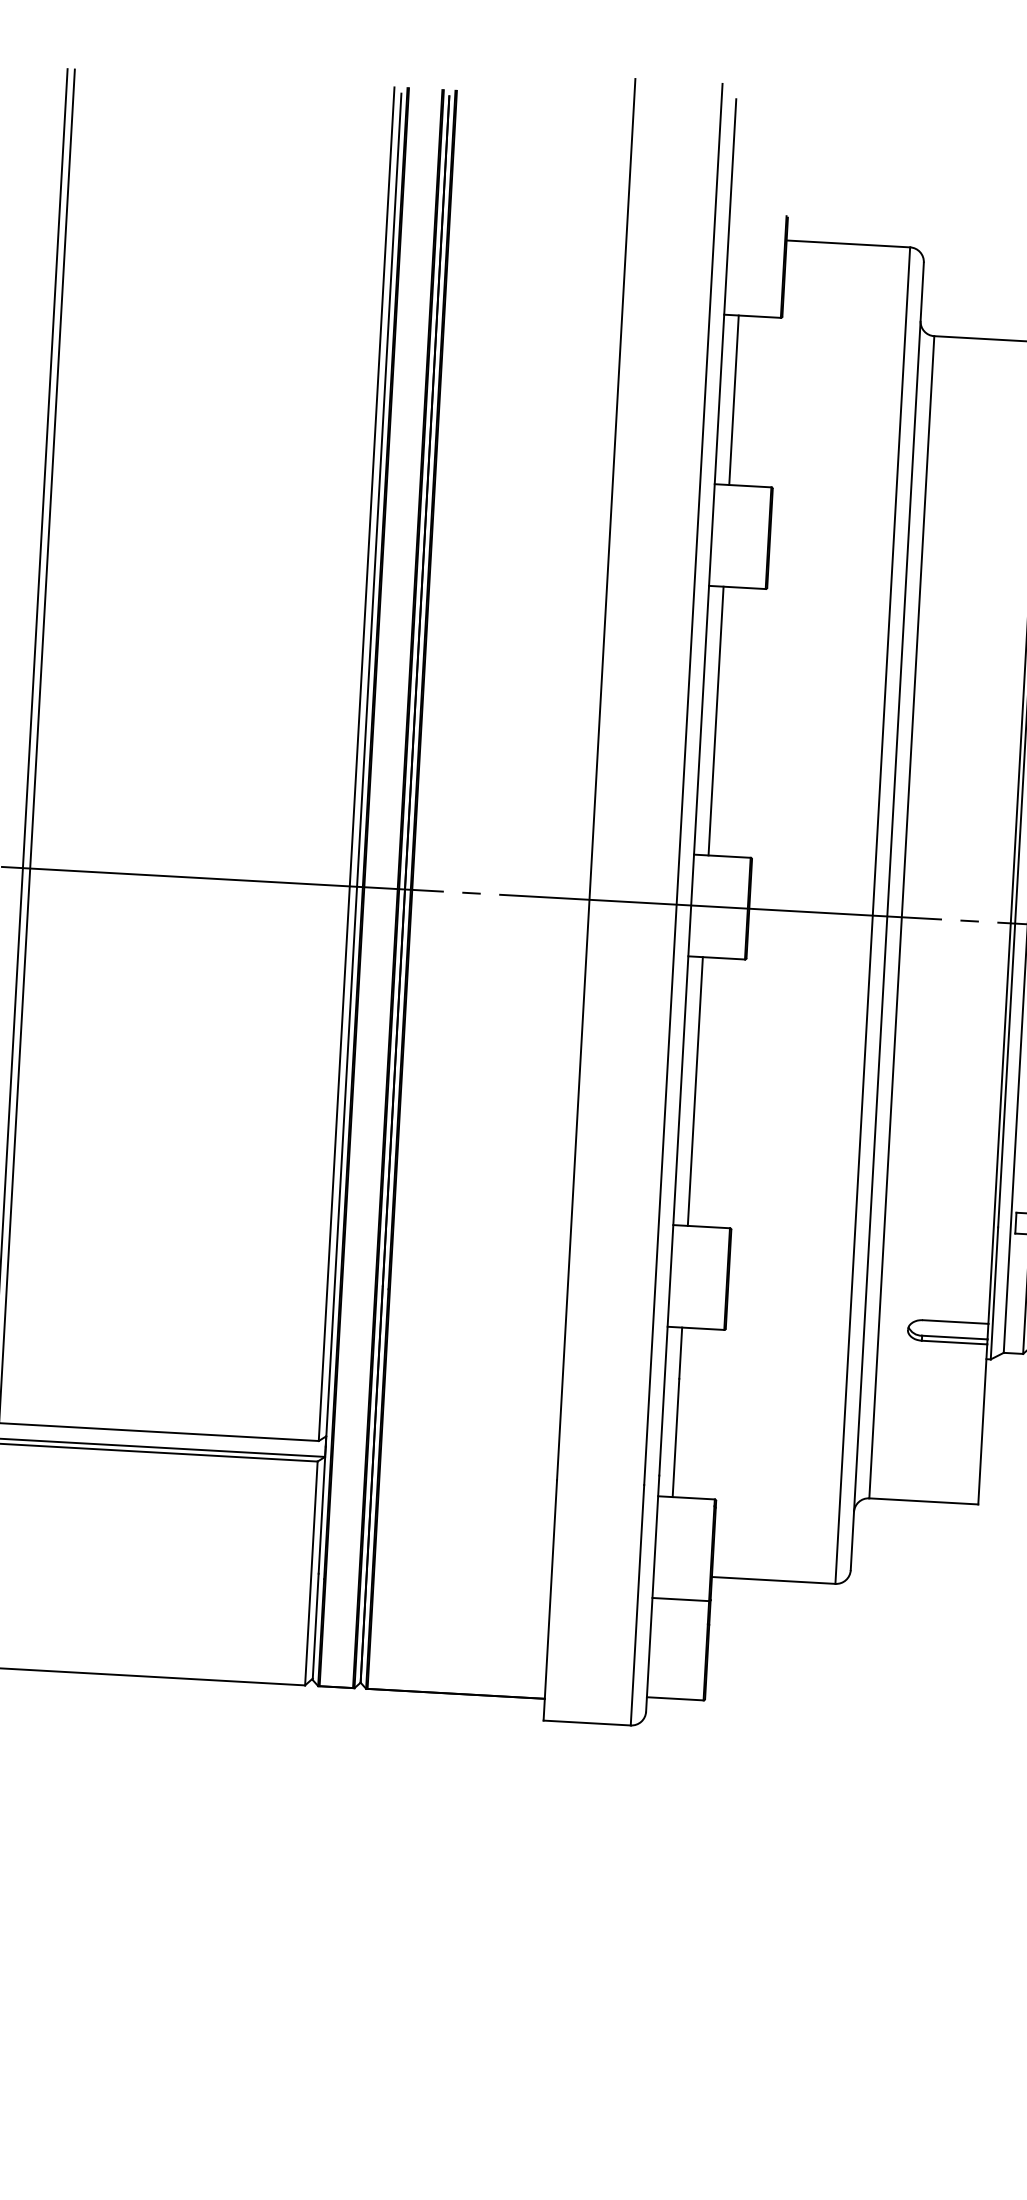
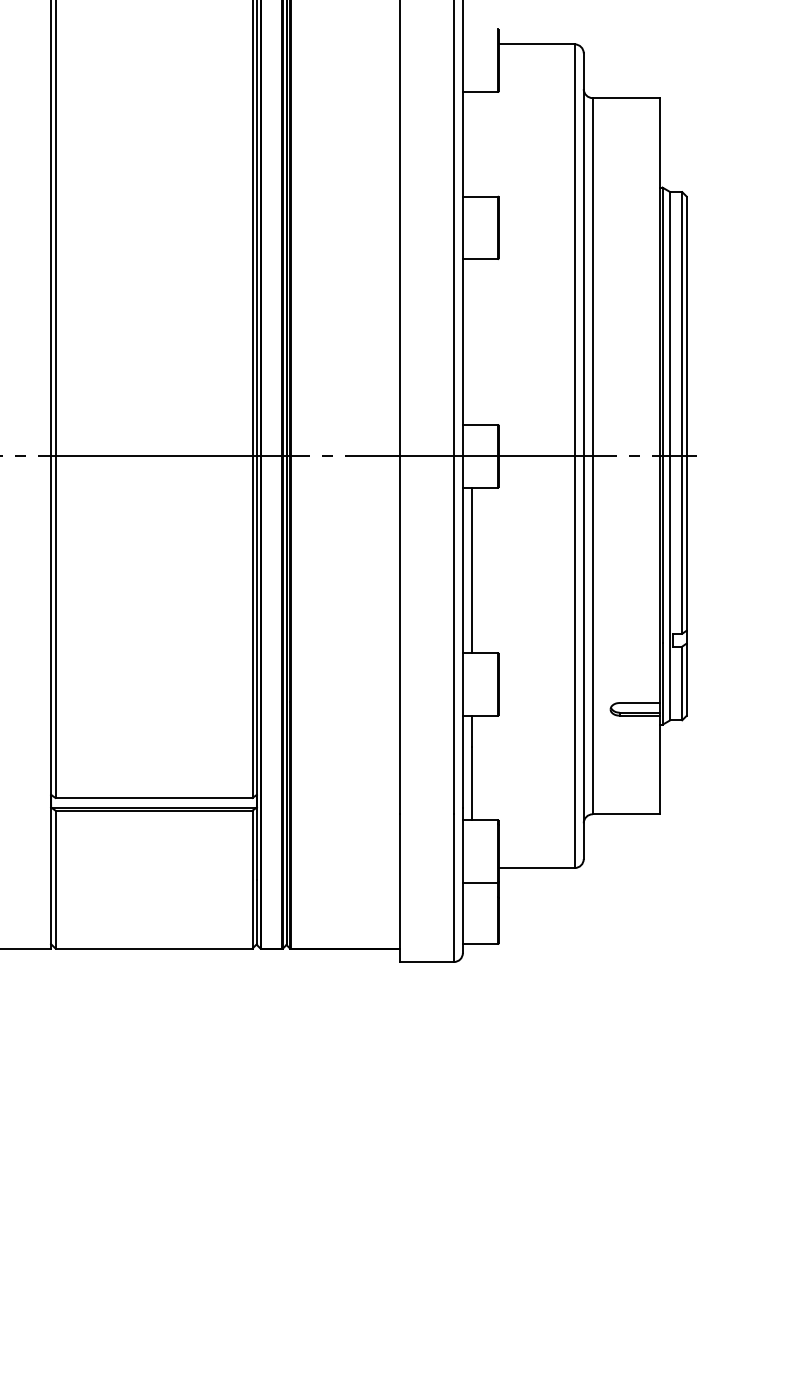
line: (733, 400) -> (471, 144), removed
line: (715, 720) -> (471, 341), removed

